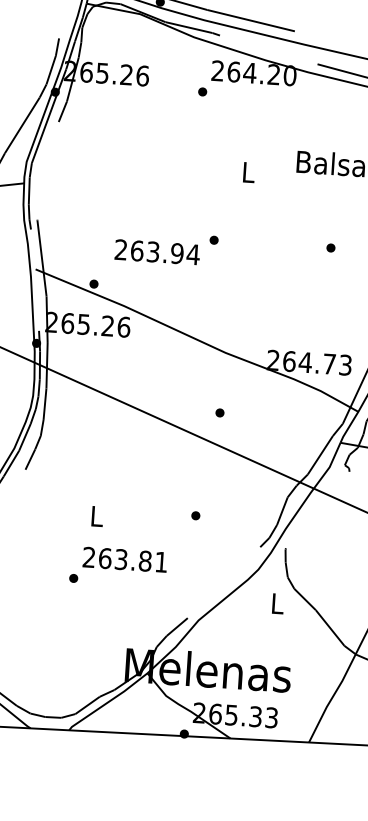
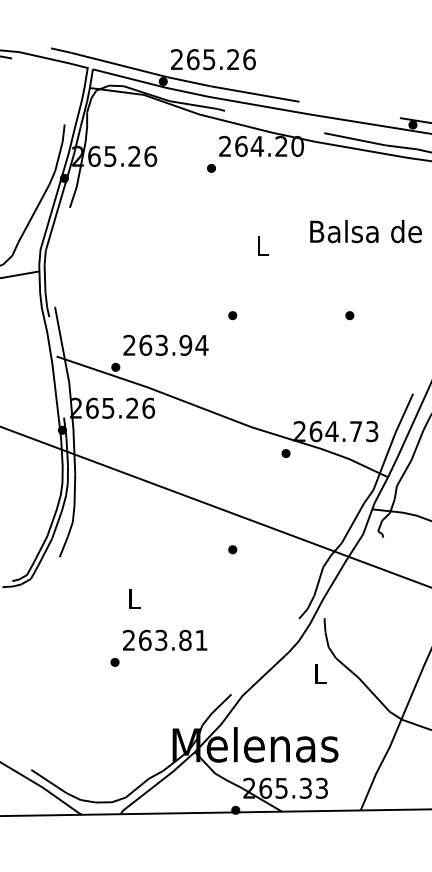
text: (157, 251) -> (165, 344), moved
part: (219, 412) -> (285, 453), moved
part: (195, 515) -> (232, 549), moved

